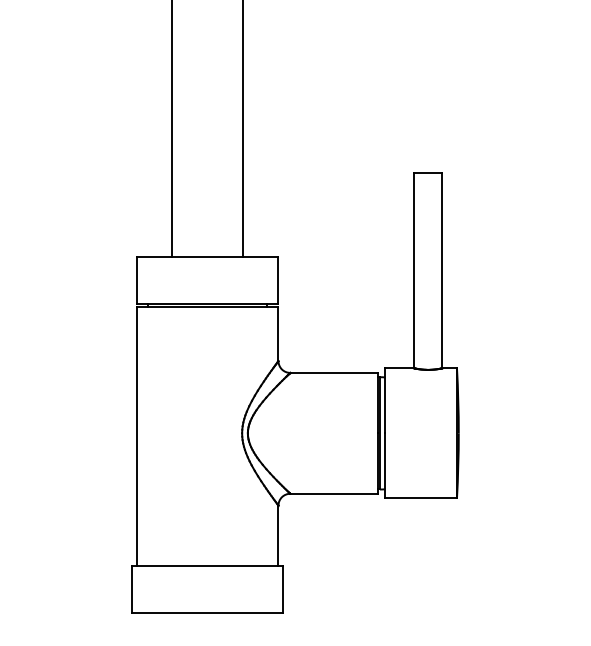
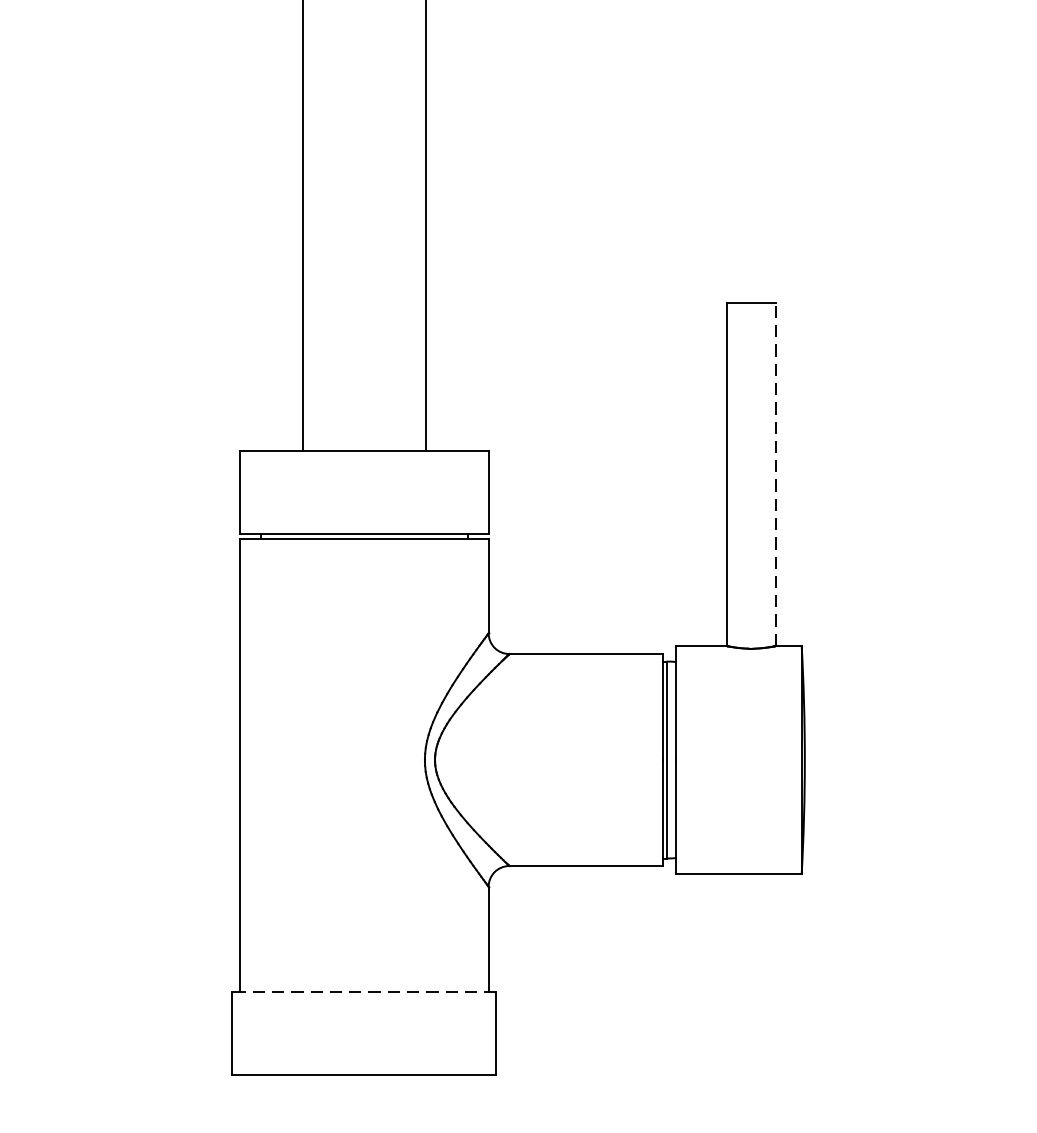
line: (442, 270) -> (776, 474), solid -> dashed
line: (207, 565) -> (364, 991), solid -> dashed

